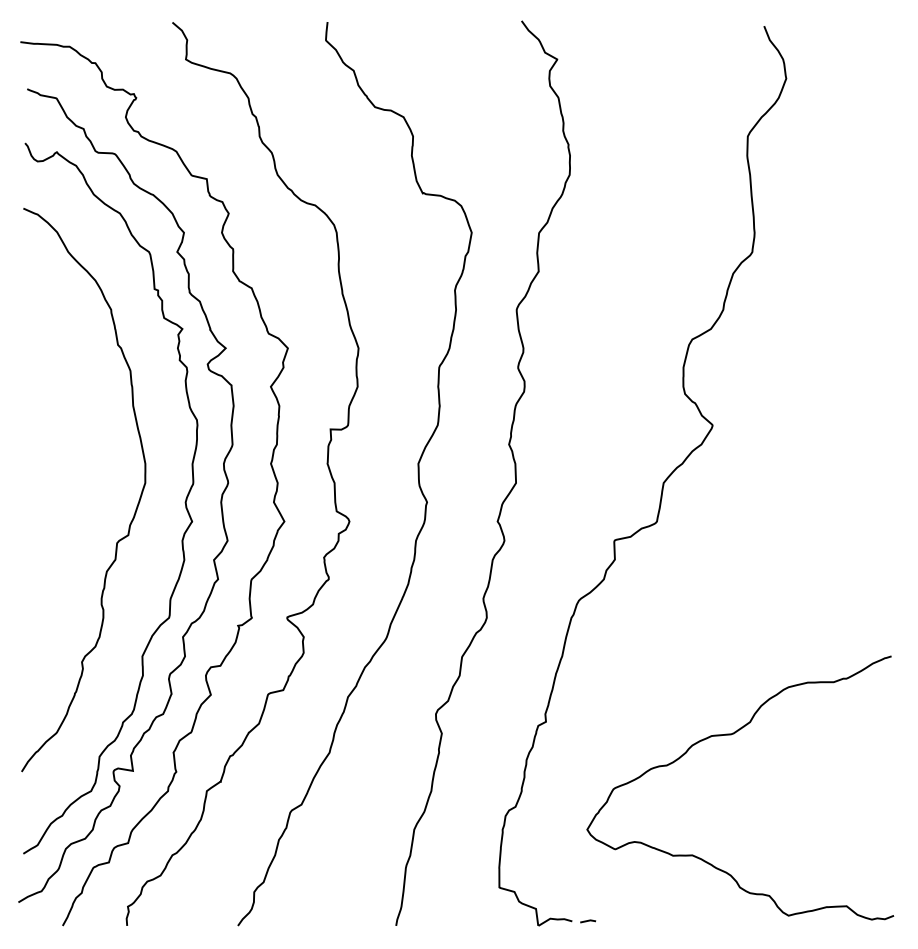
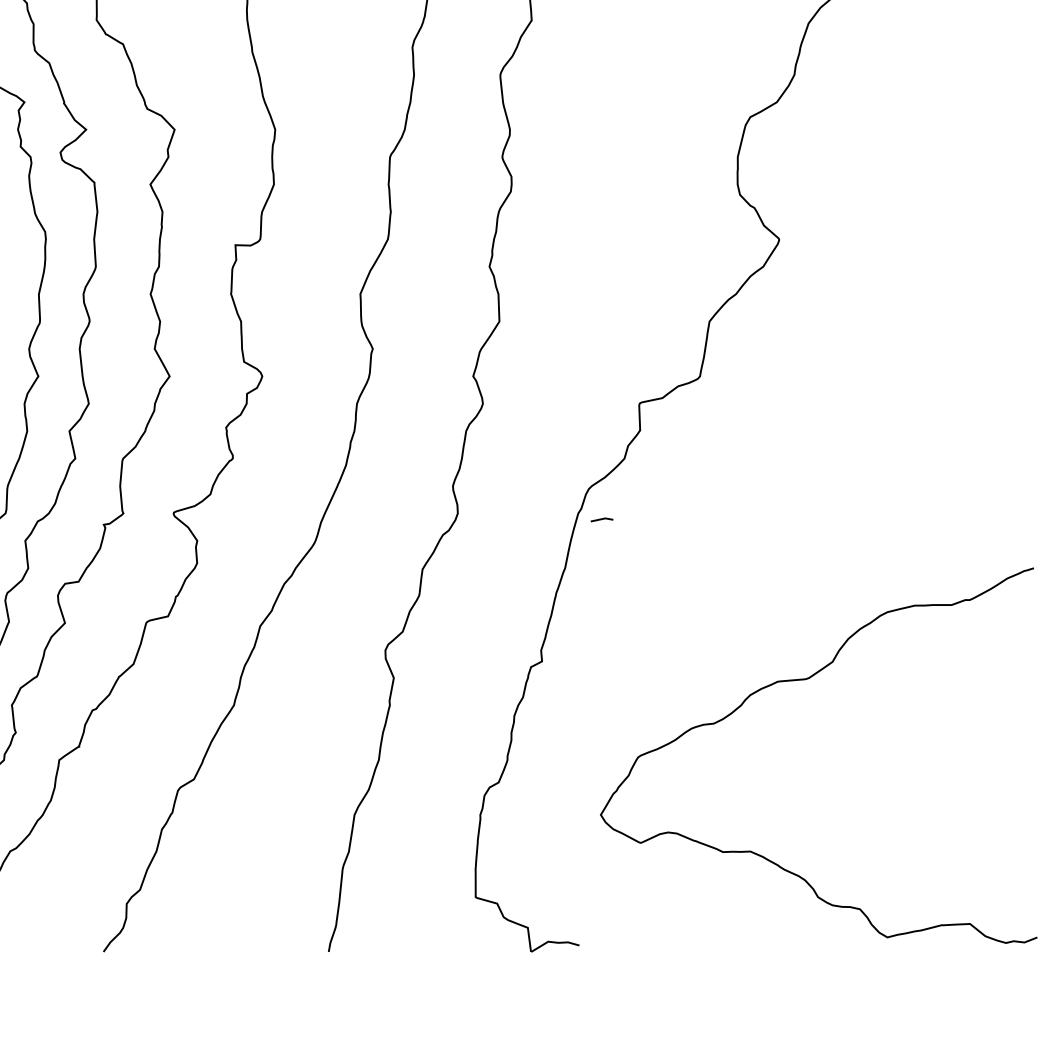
line: (588, 921) -> (602, 520), moved

